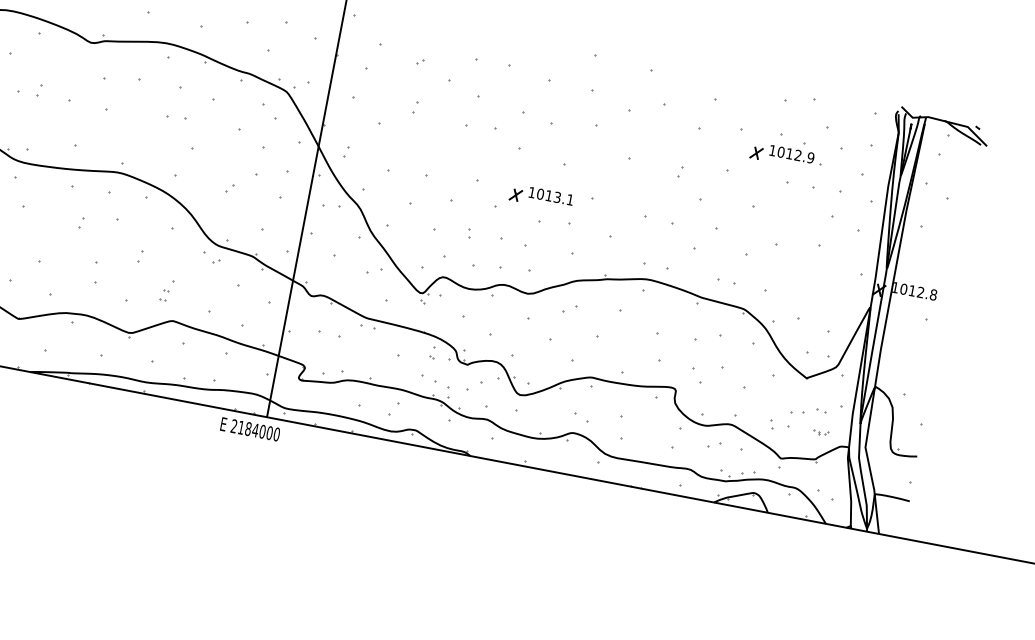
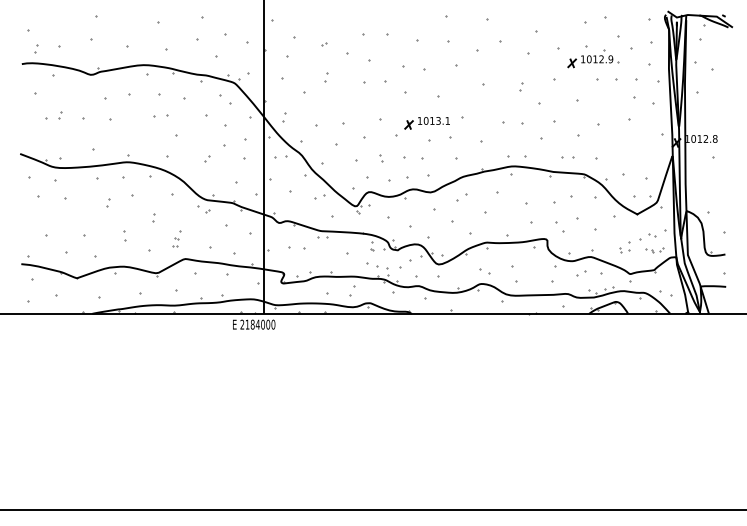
part: (95, 272) -> (124, 235), size x0.62
part: (780, 420) -> (624, 247), size x0.71
part: (820, 432) -> (654, 250), size x1.67

